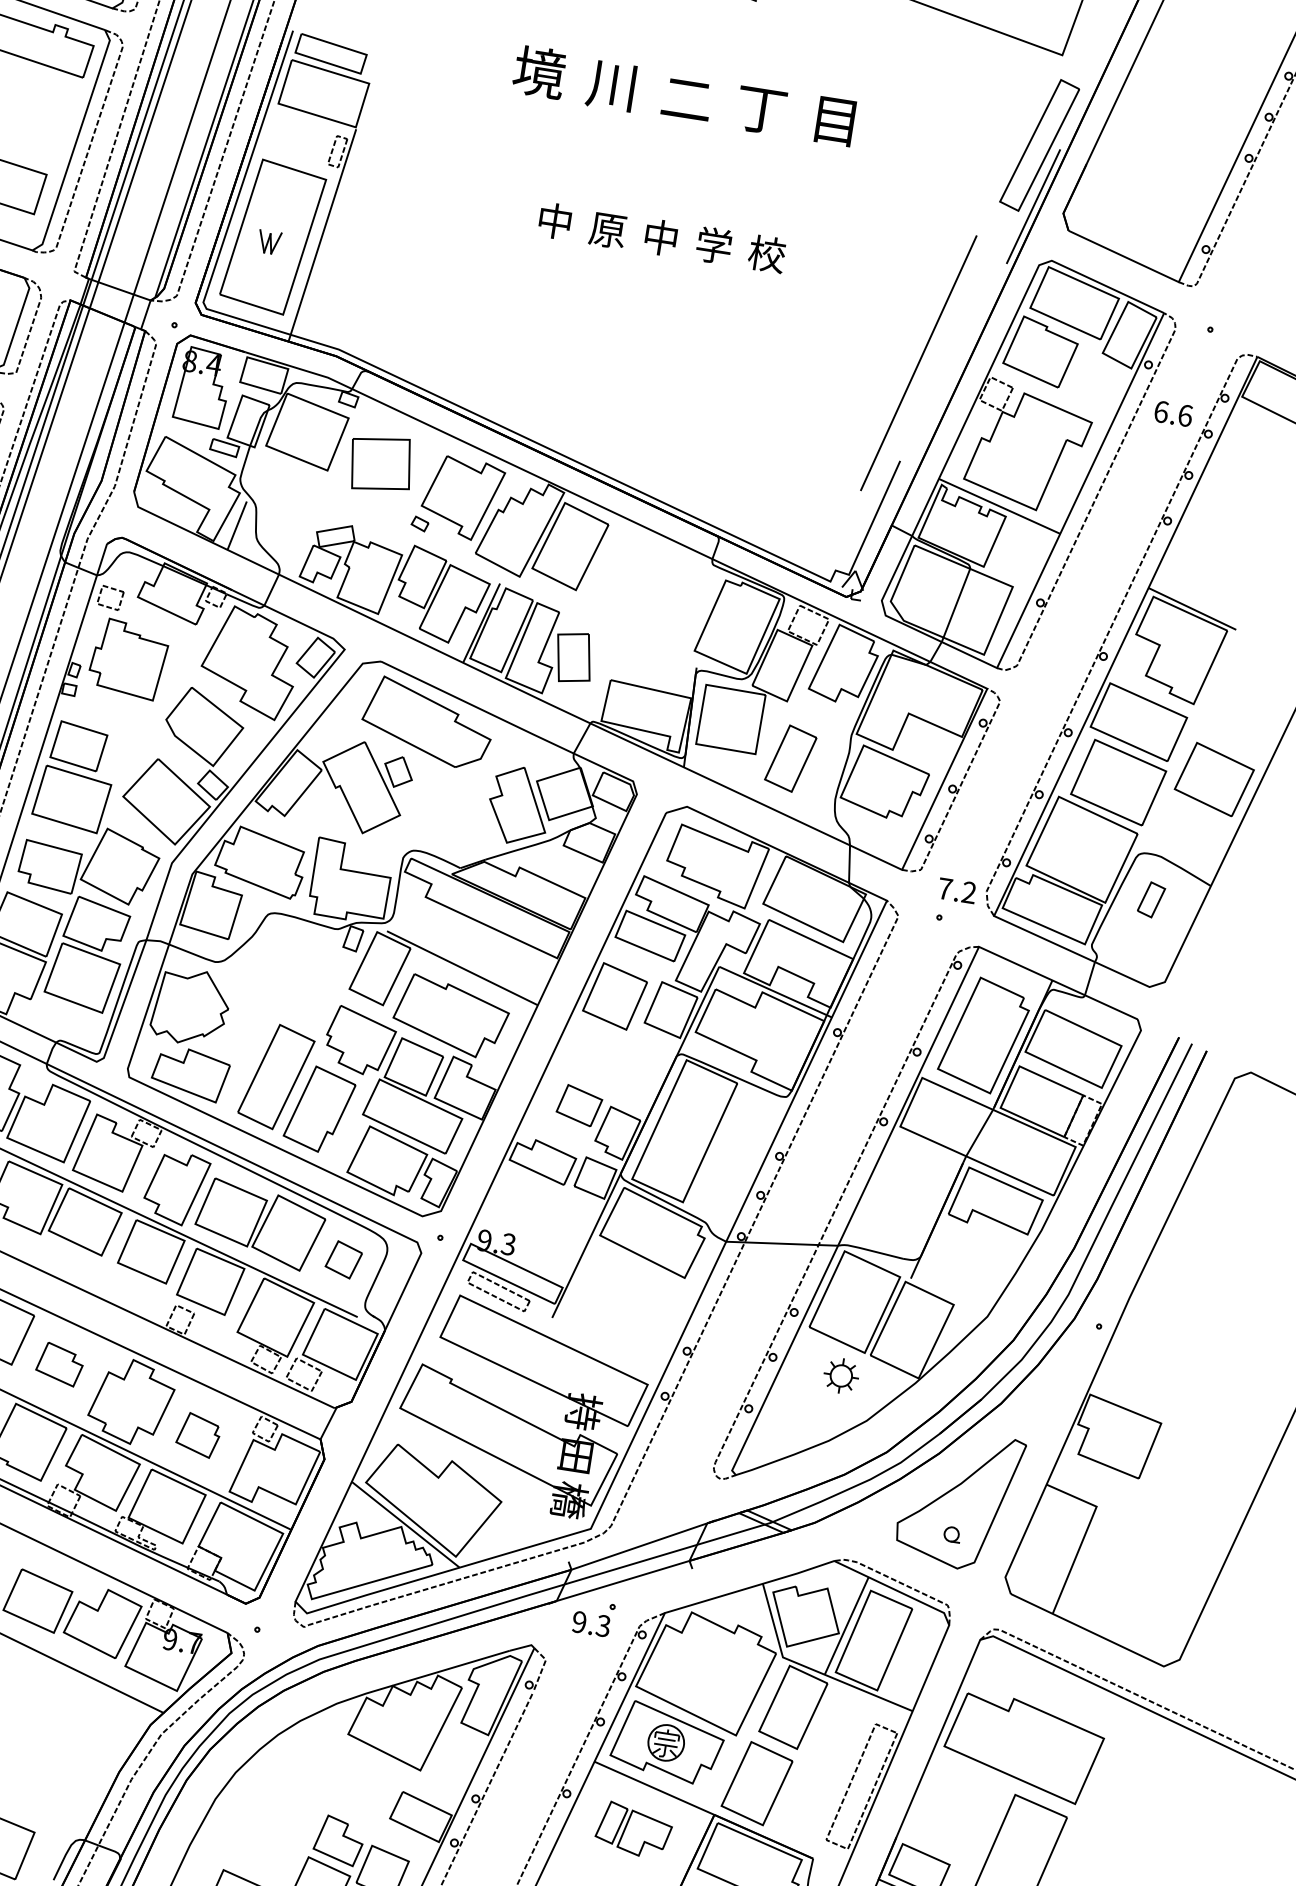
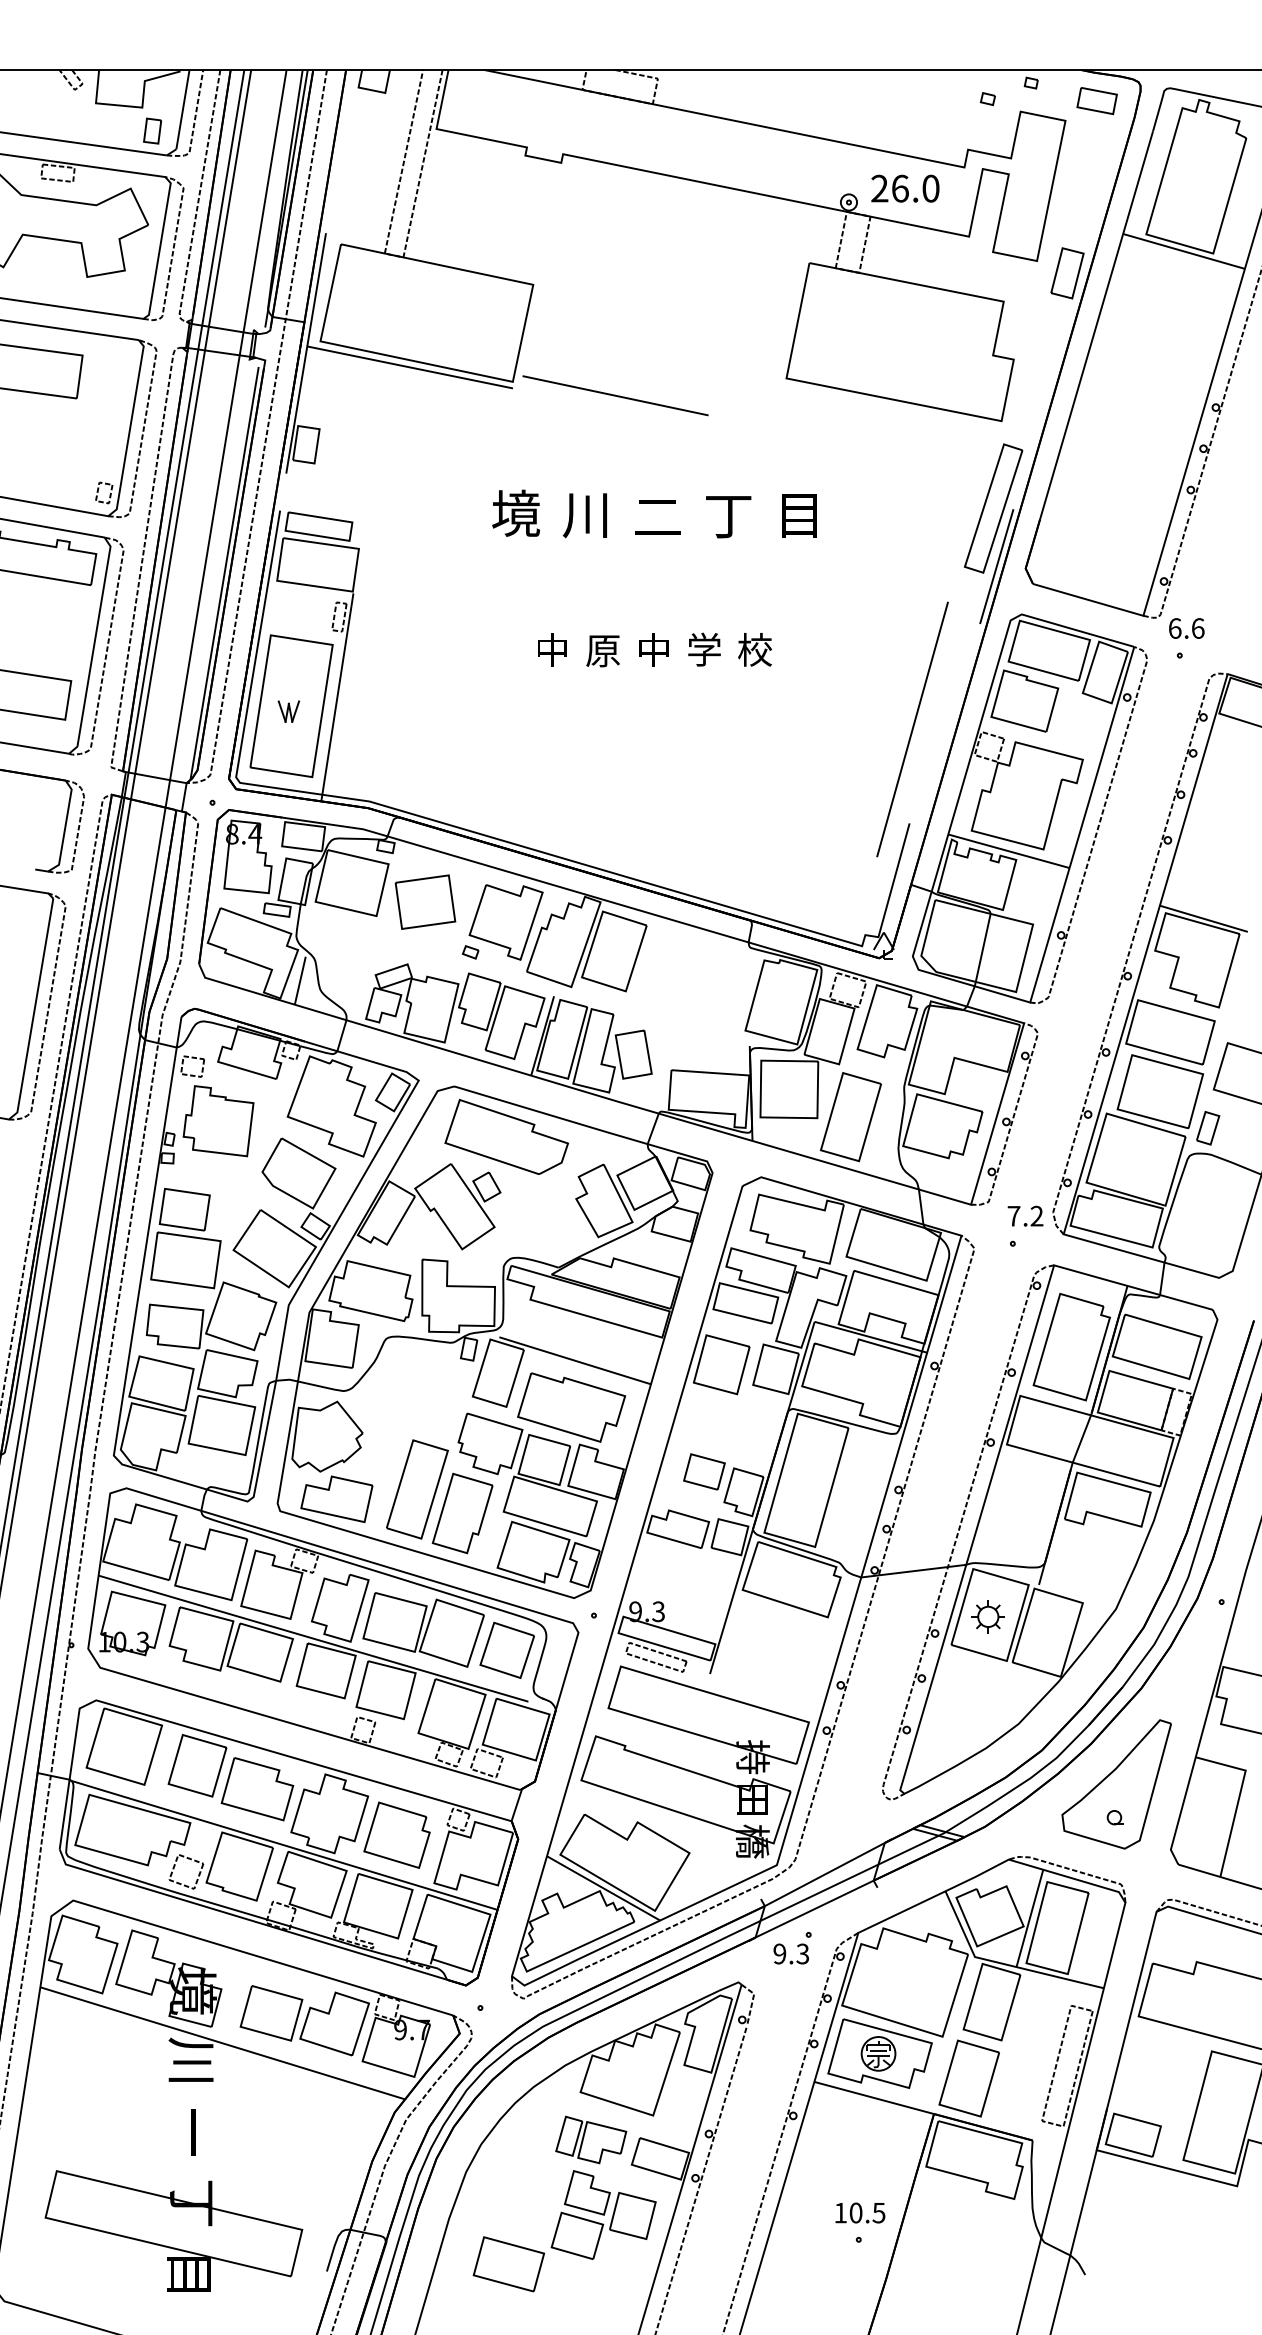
text: (1173, 413) -> (1186, 628), moved
part: (790, 758) -> (850, 1117), size x1.43
part: (1151, 900) -> (1208, 1128), moved
part: (343, 1258) -> (506, 1649), size x1.67
part: (59, 1364) -> (257, 1789), size x1.67
part: (840, 1375) -> (987, 1616), moved
part: (197, 1434) -> (396, 1834), size x1.67
part: (634, 1829) -> (591, 2139), moved

